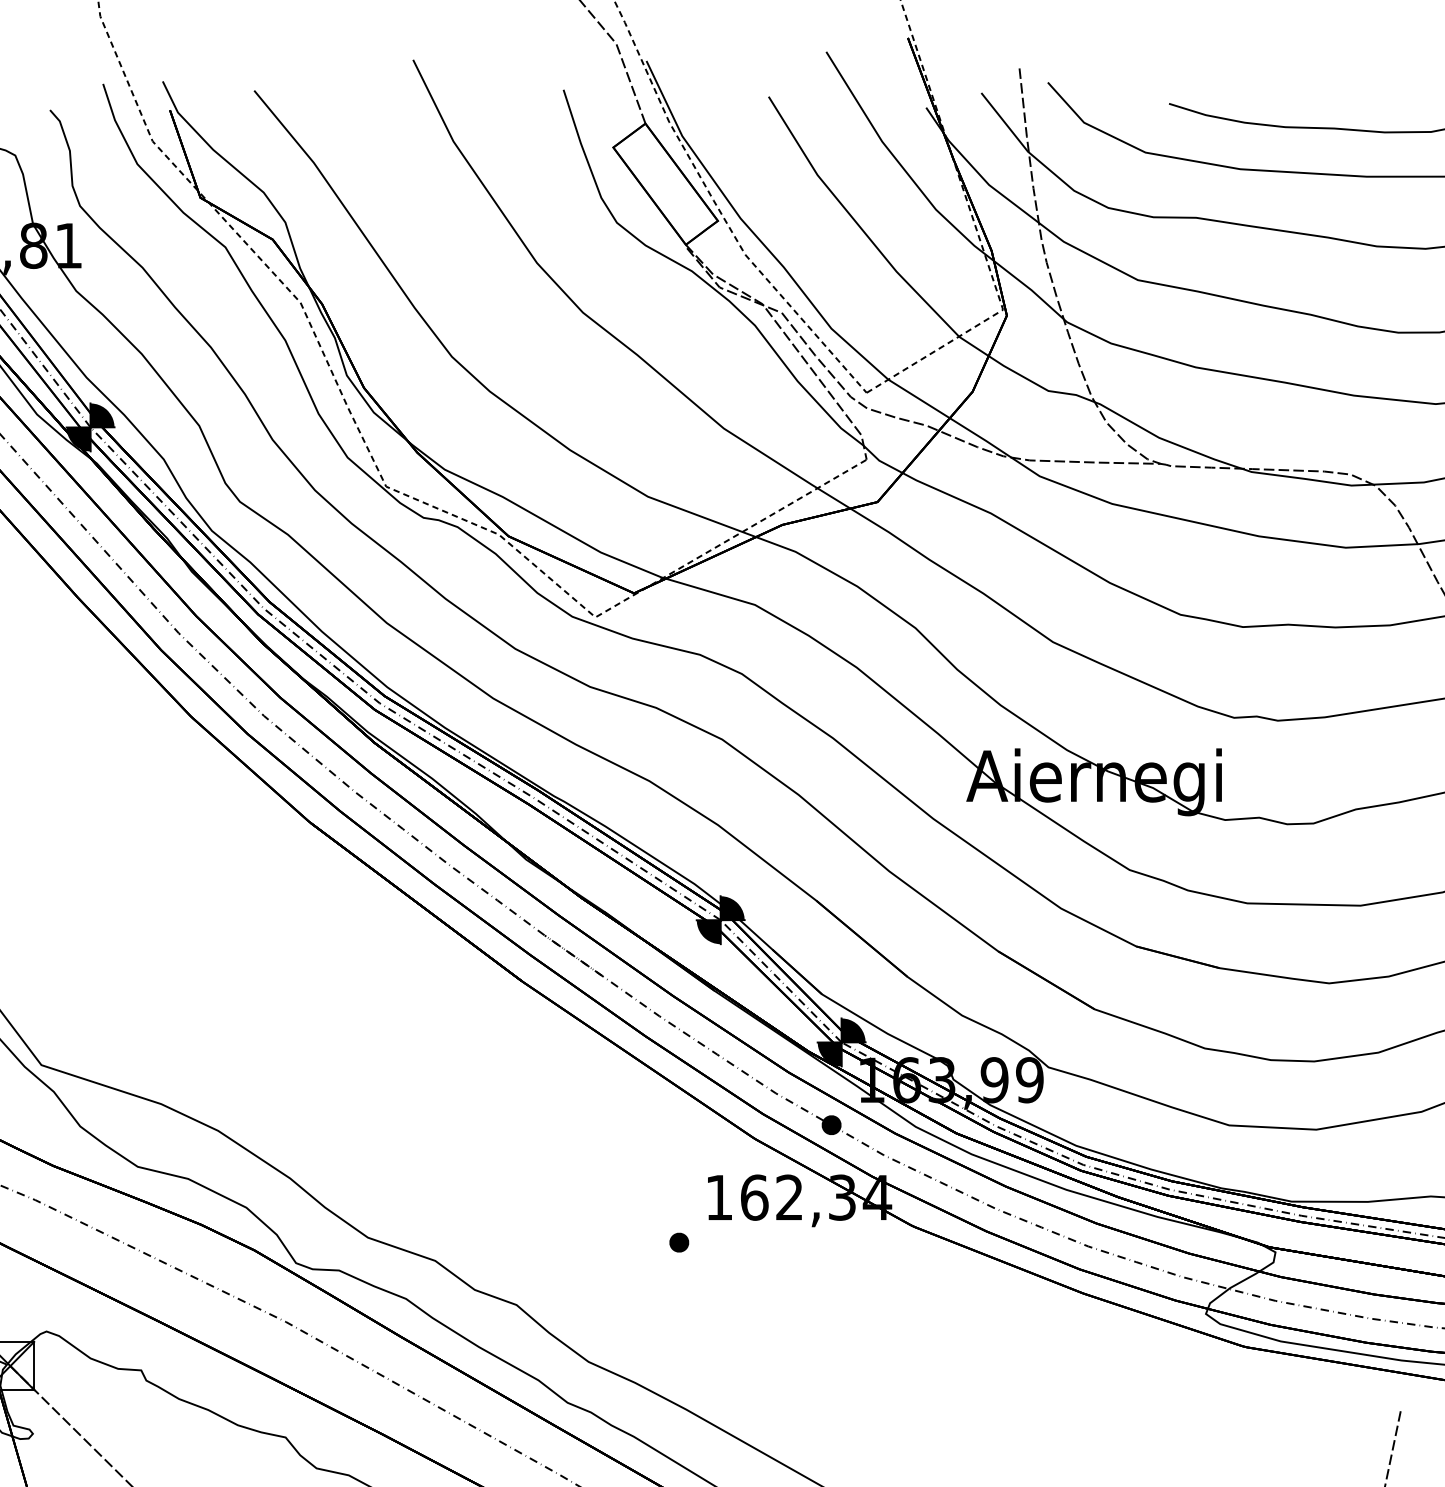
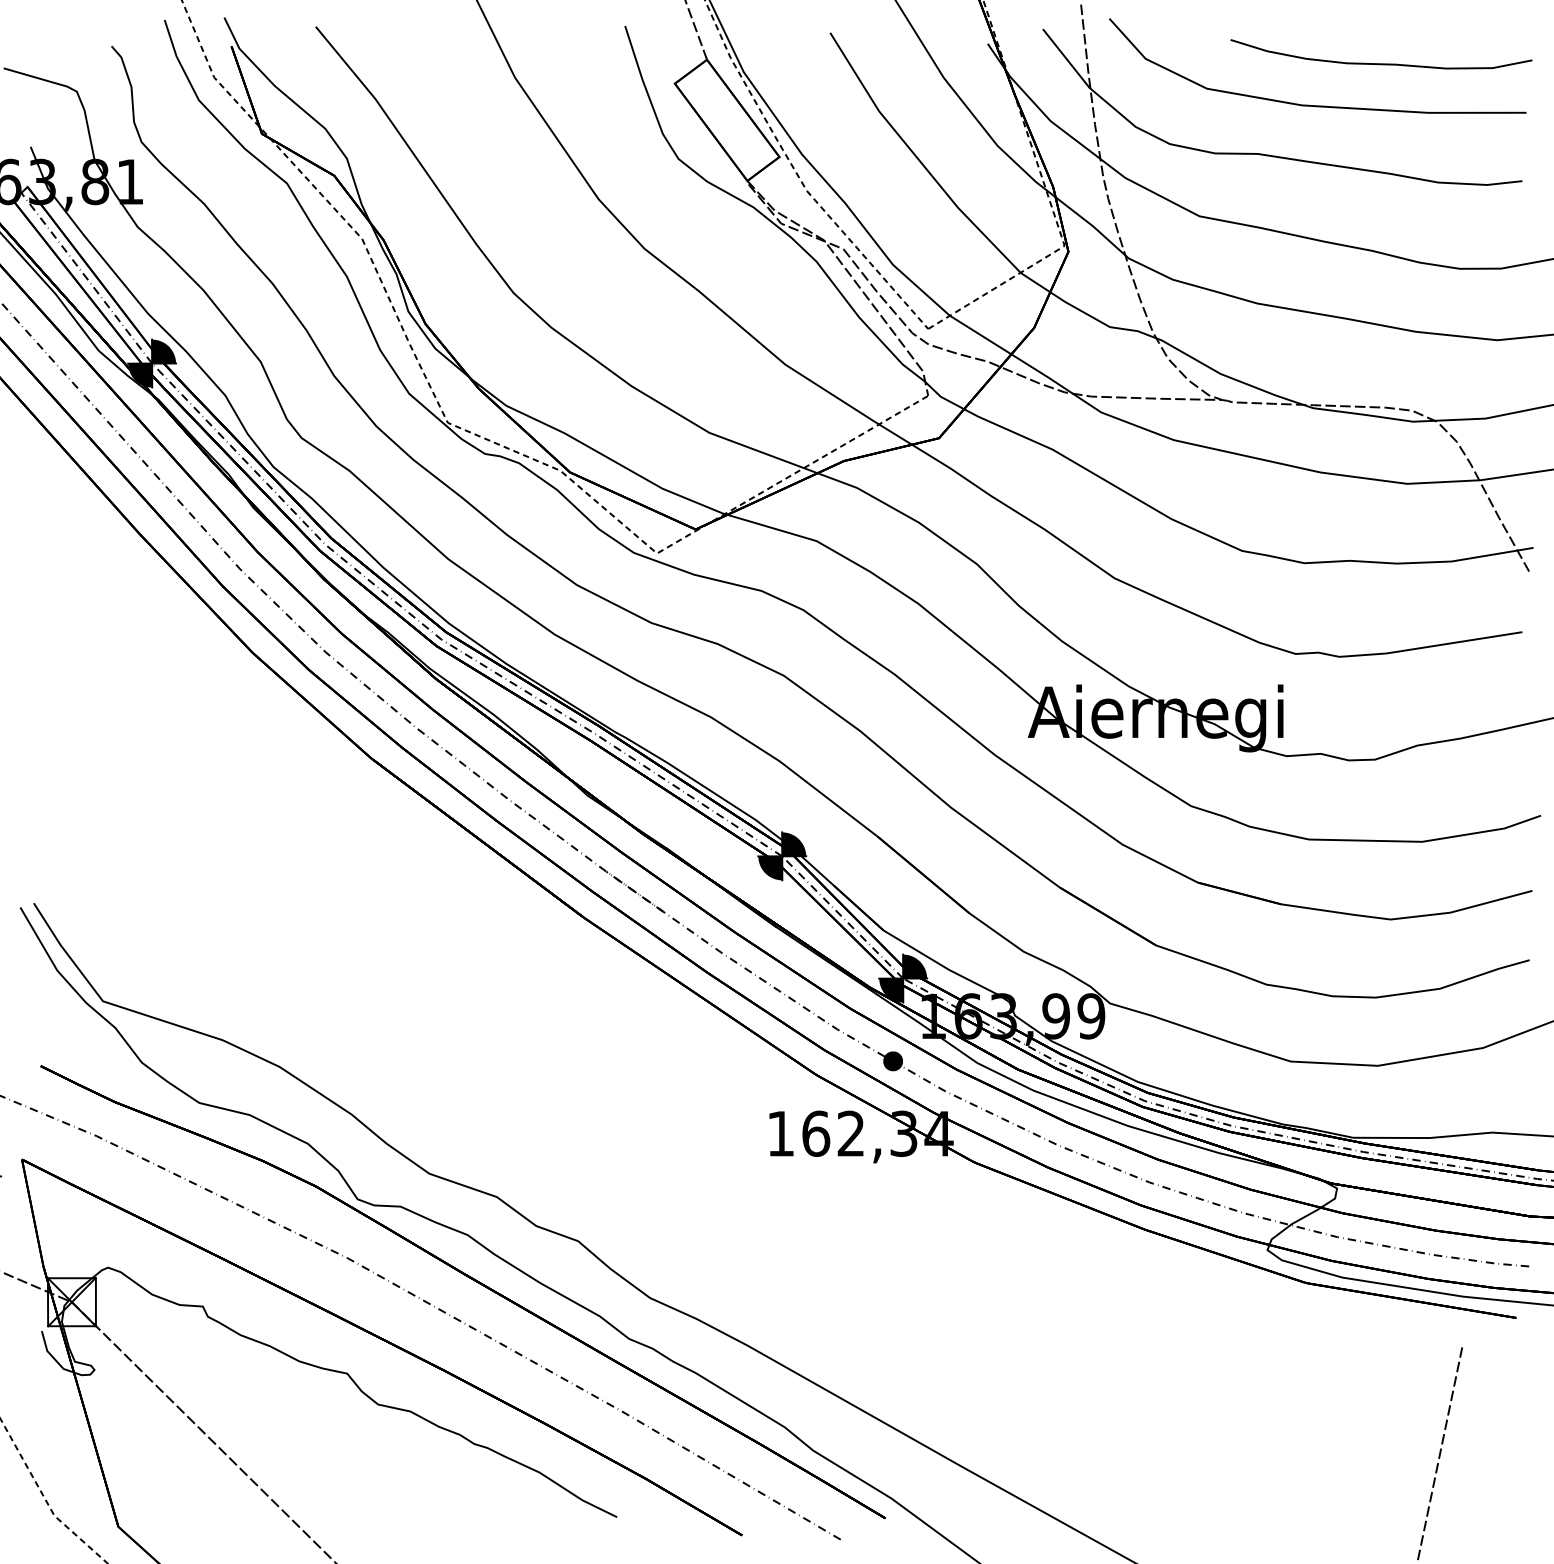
part: (678, 1242) -> (740, 1178), removed

